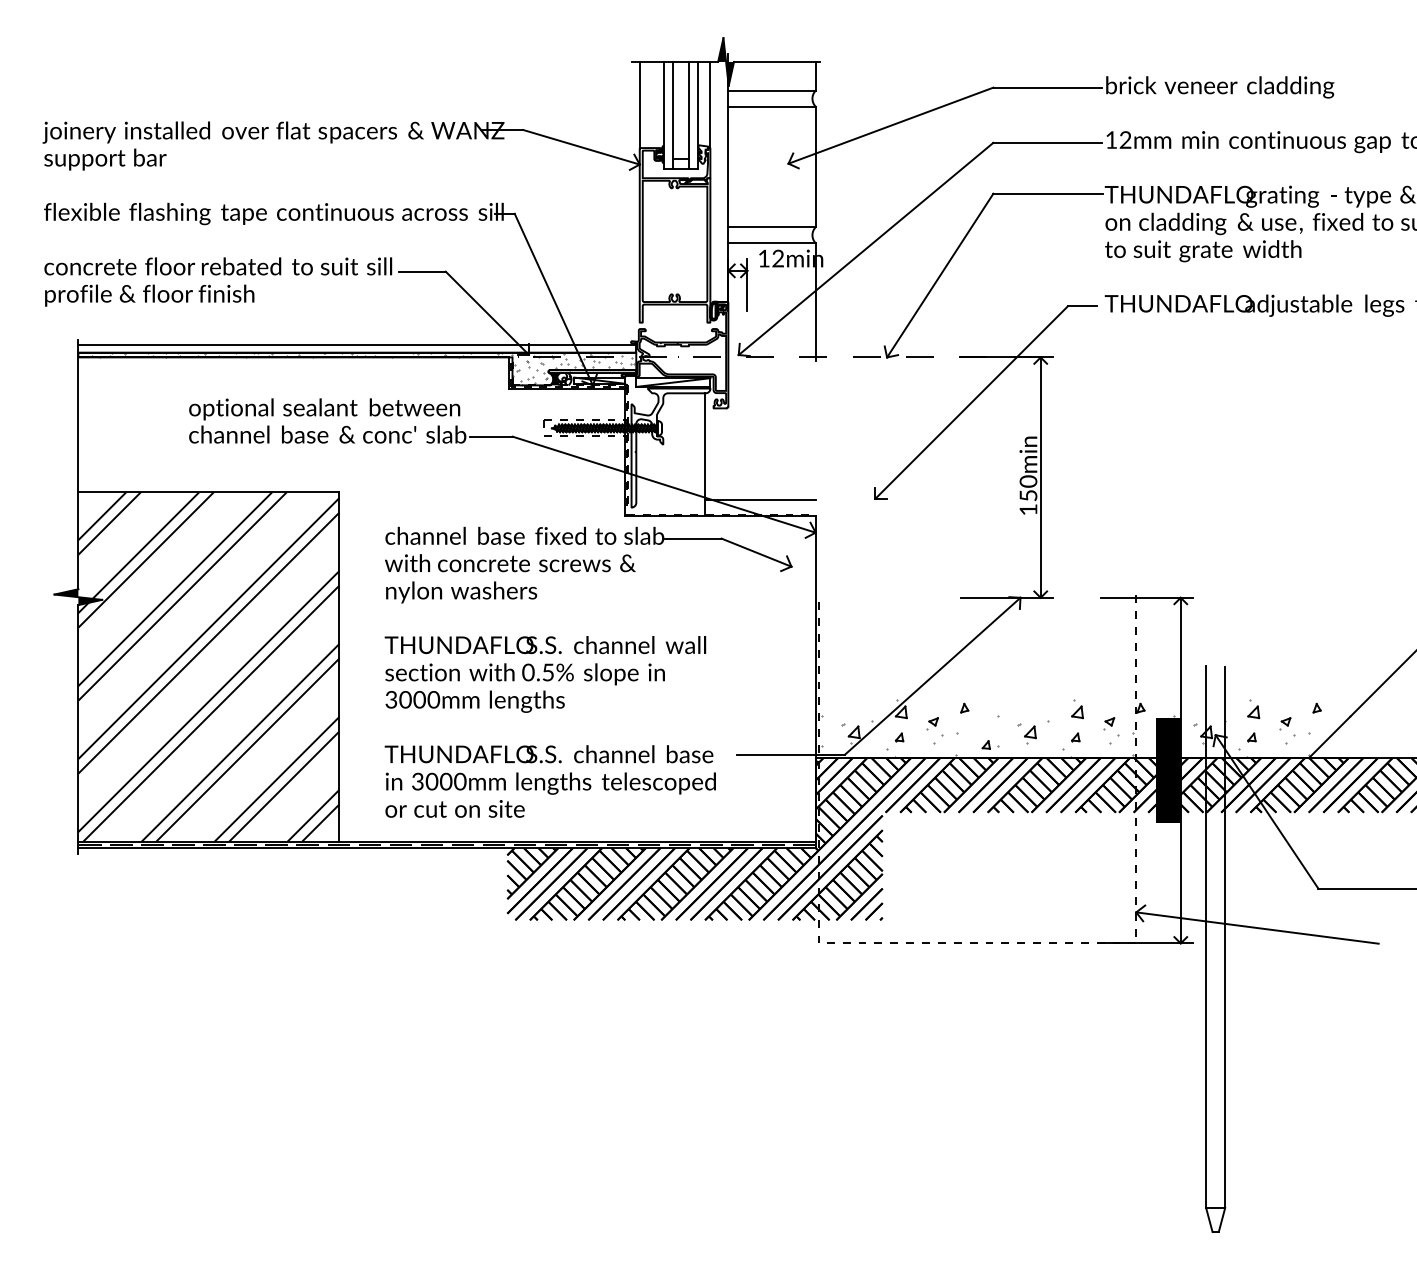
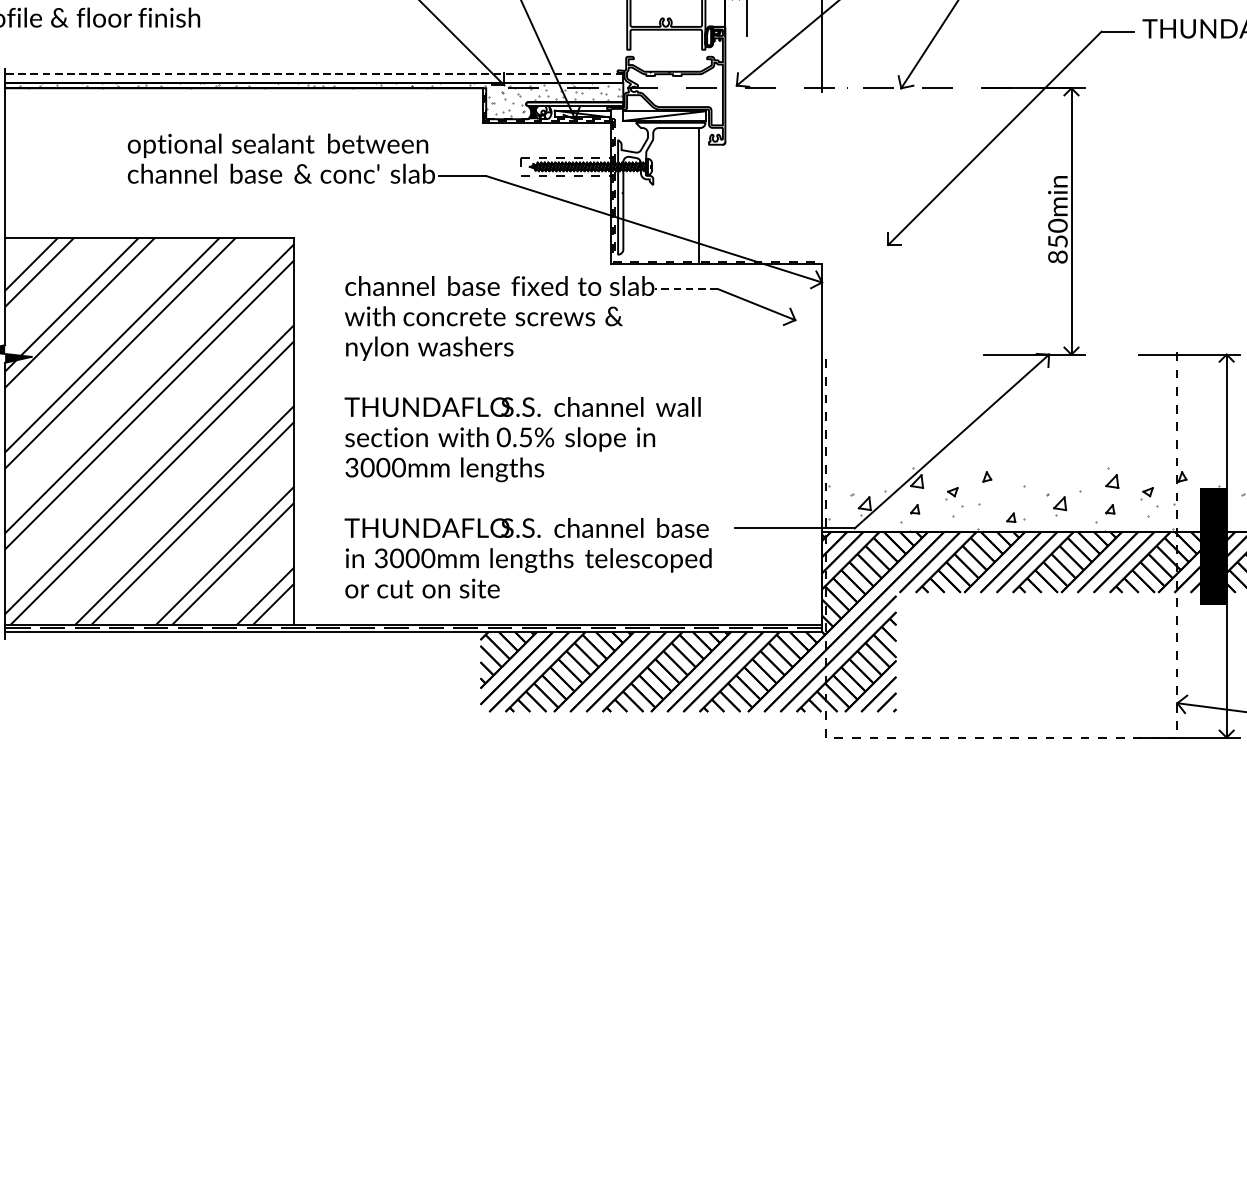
line: (357, 344) -> (314, 73), solid -> dashed
line: (759, 500) -> (759, 246), removed
text: (1028, 509) -> (1057, 256), 150min -> 850min
line: (692, 538) -> (685, 288), solid -> dashed

